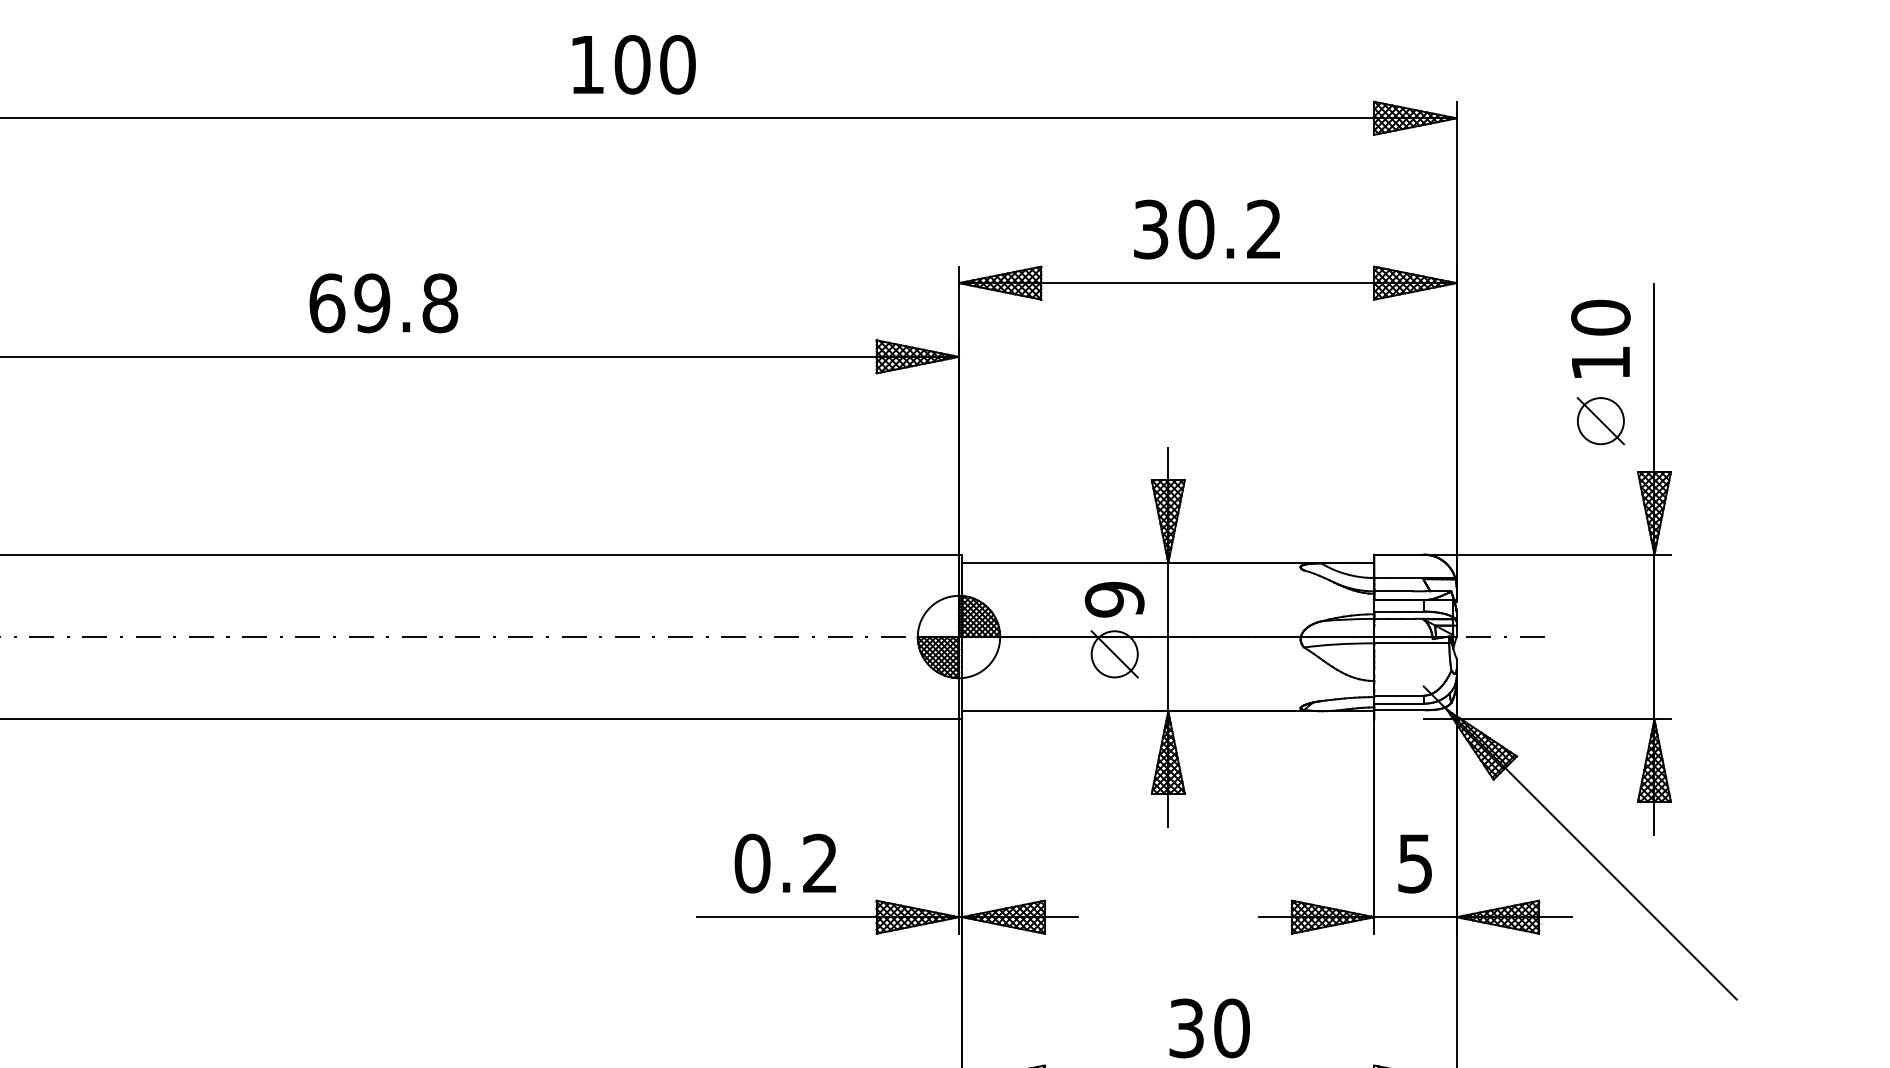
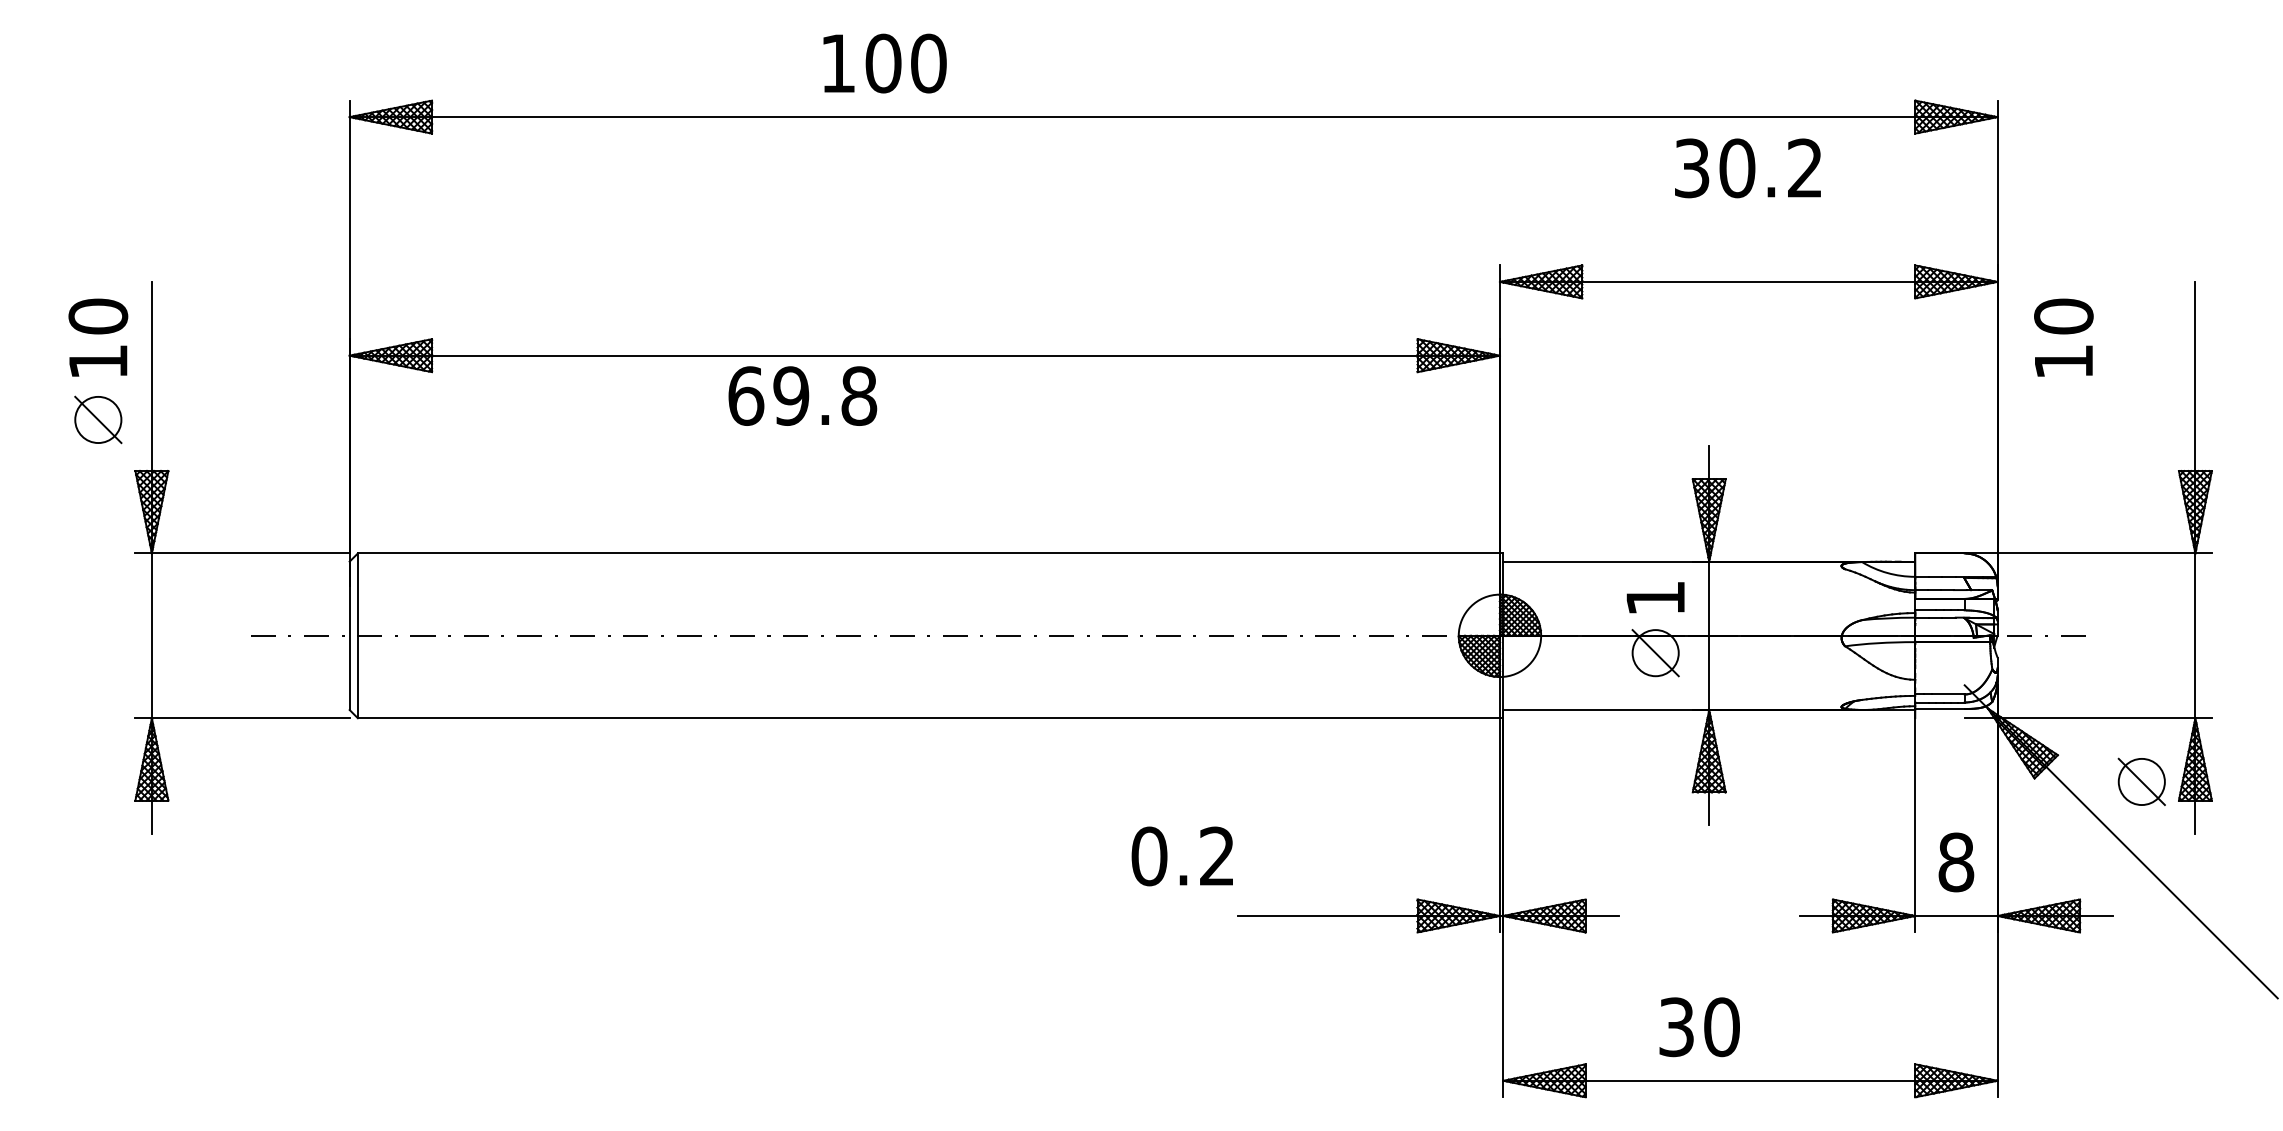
text: (633, 64) -> (884, 63), moved
text: (1206, 229) -> (1747, 168), moved
text: (383, 302) -> (802, 395), moved
text: (1600, 338) -> (2063, 337), moved
part: (1600, 420) -> (2141, 781), moved
text: (1114, 599) -> (1655, 598), 9 -> 1
text: (784, 863) -> (1181, 856), moved
text: (1415, 863) -> (1956, 862), 5 -> 8
text: (1209, 1028) -> (1699, 1027), moved

